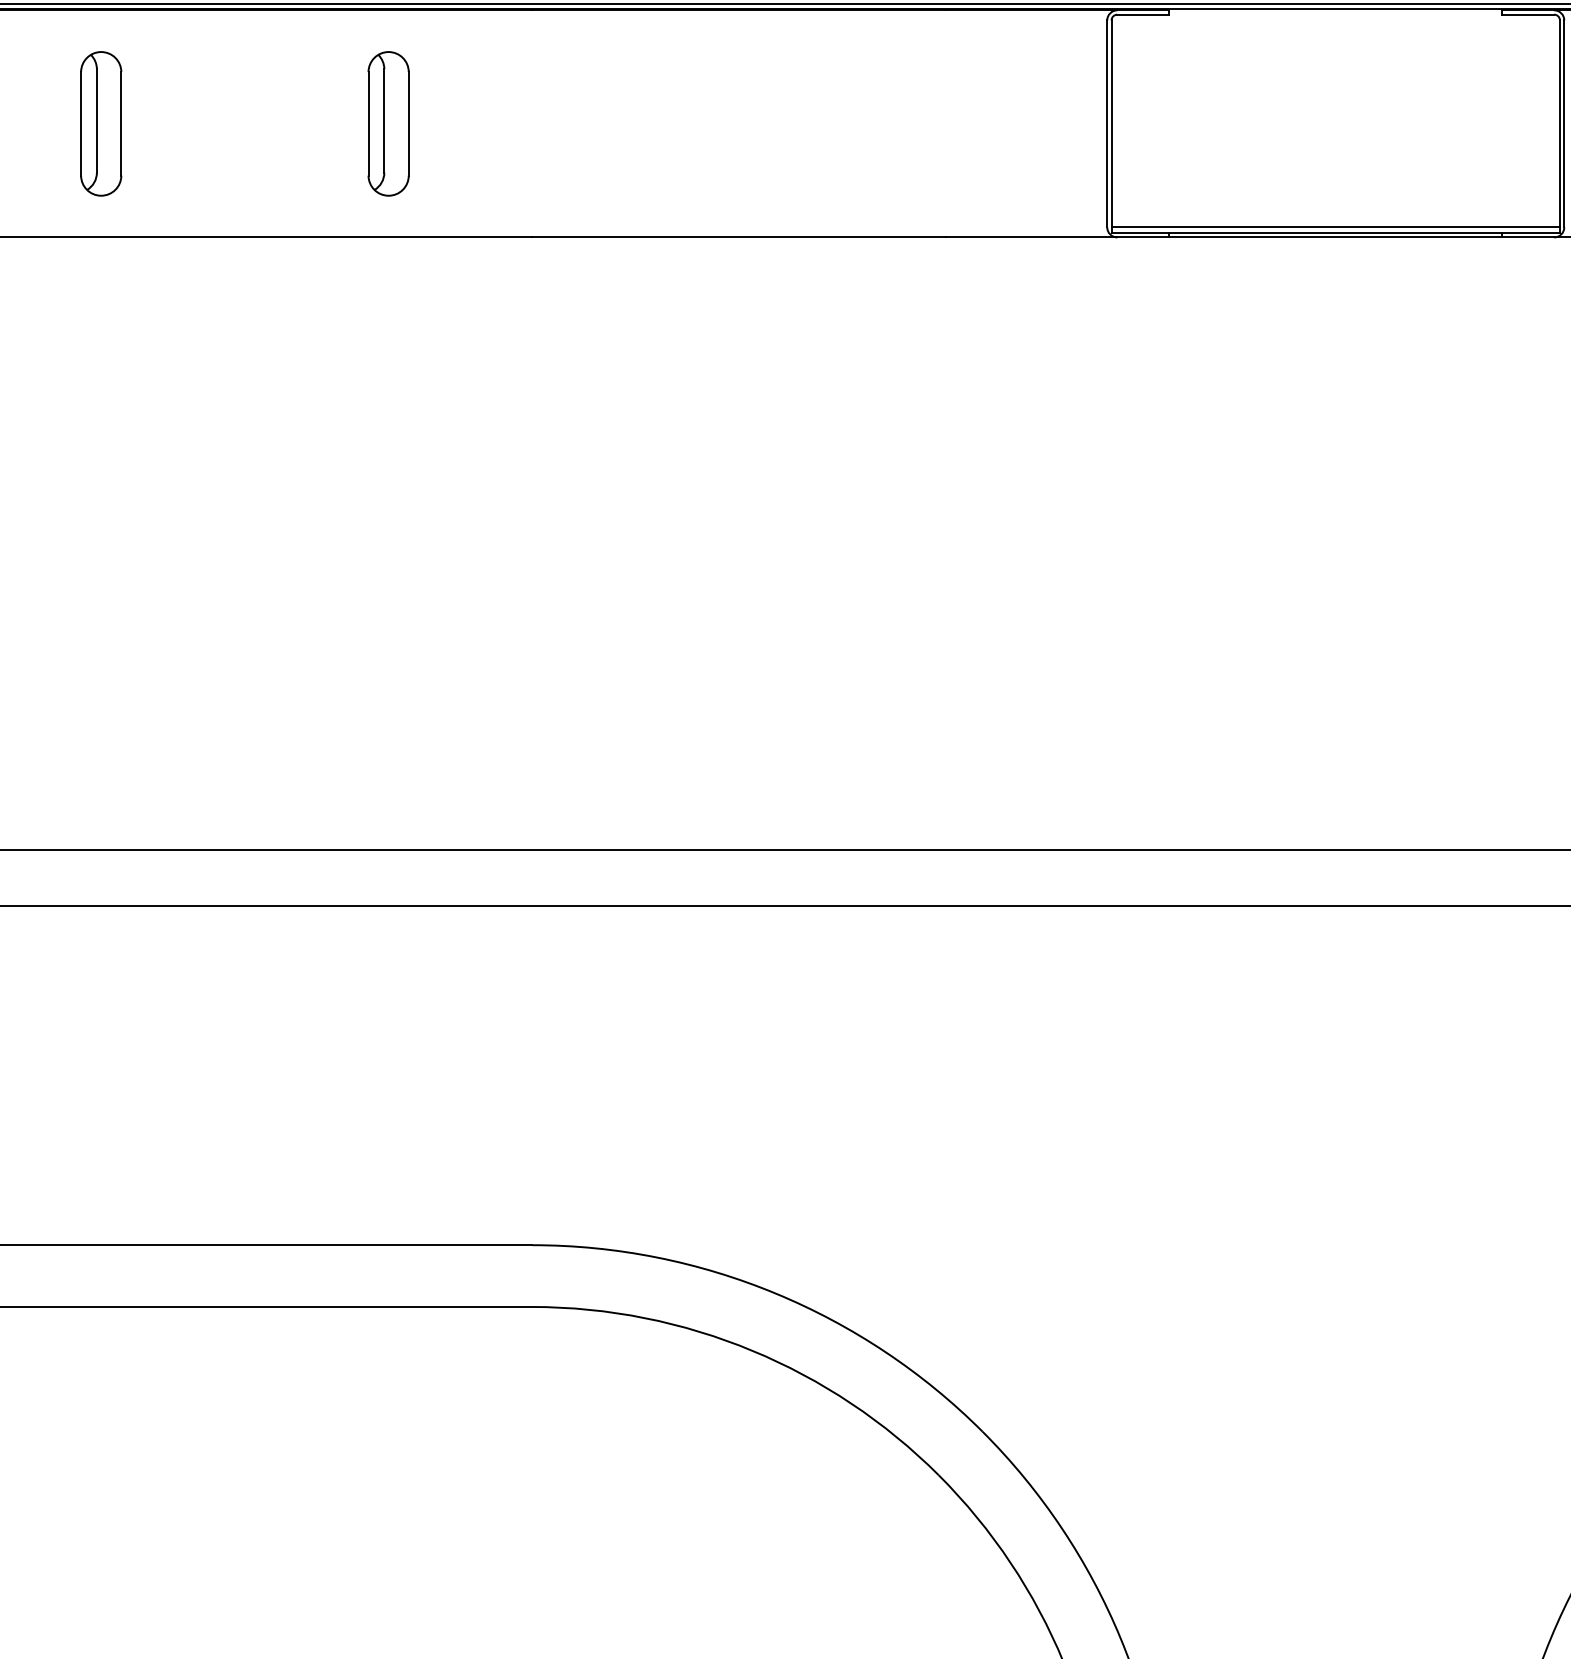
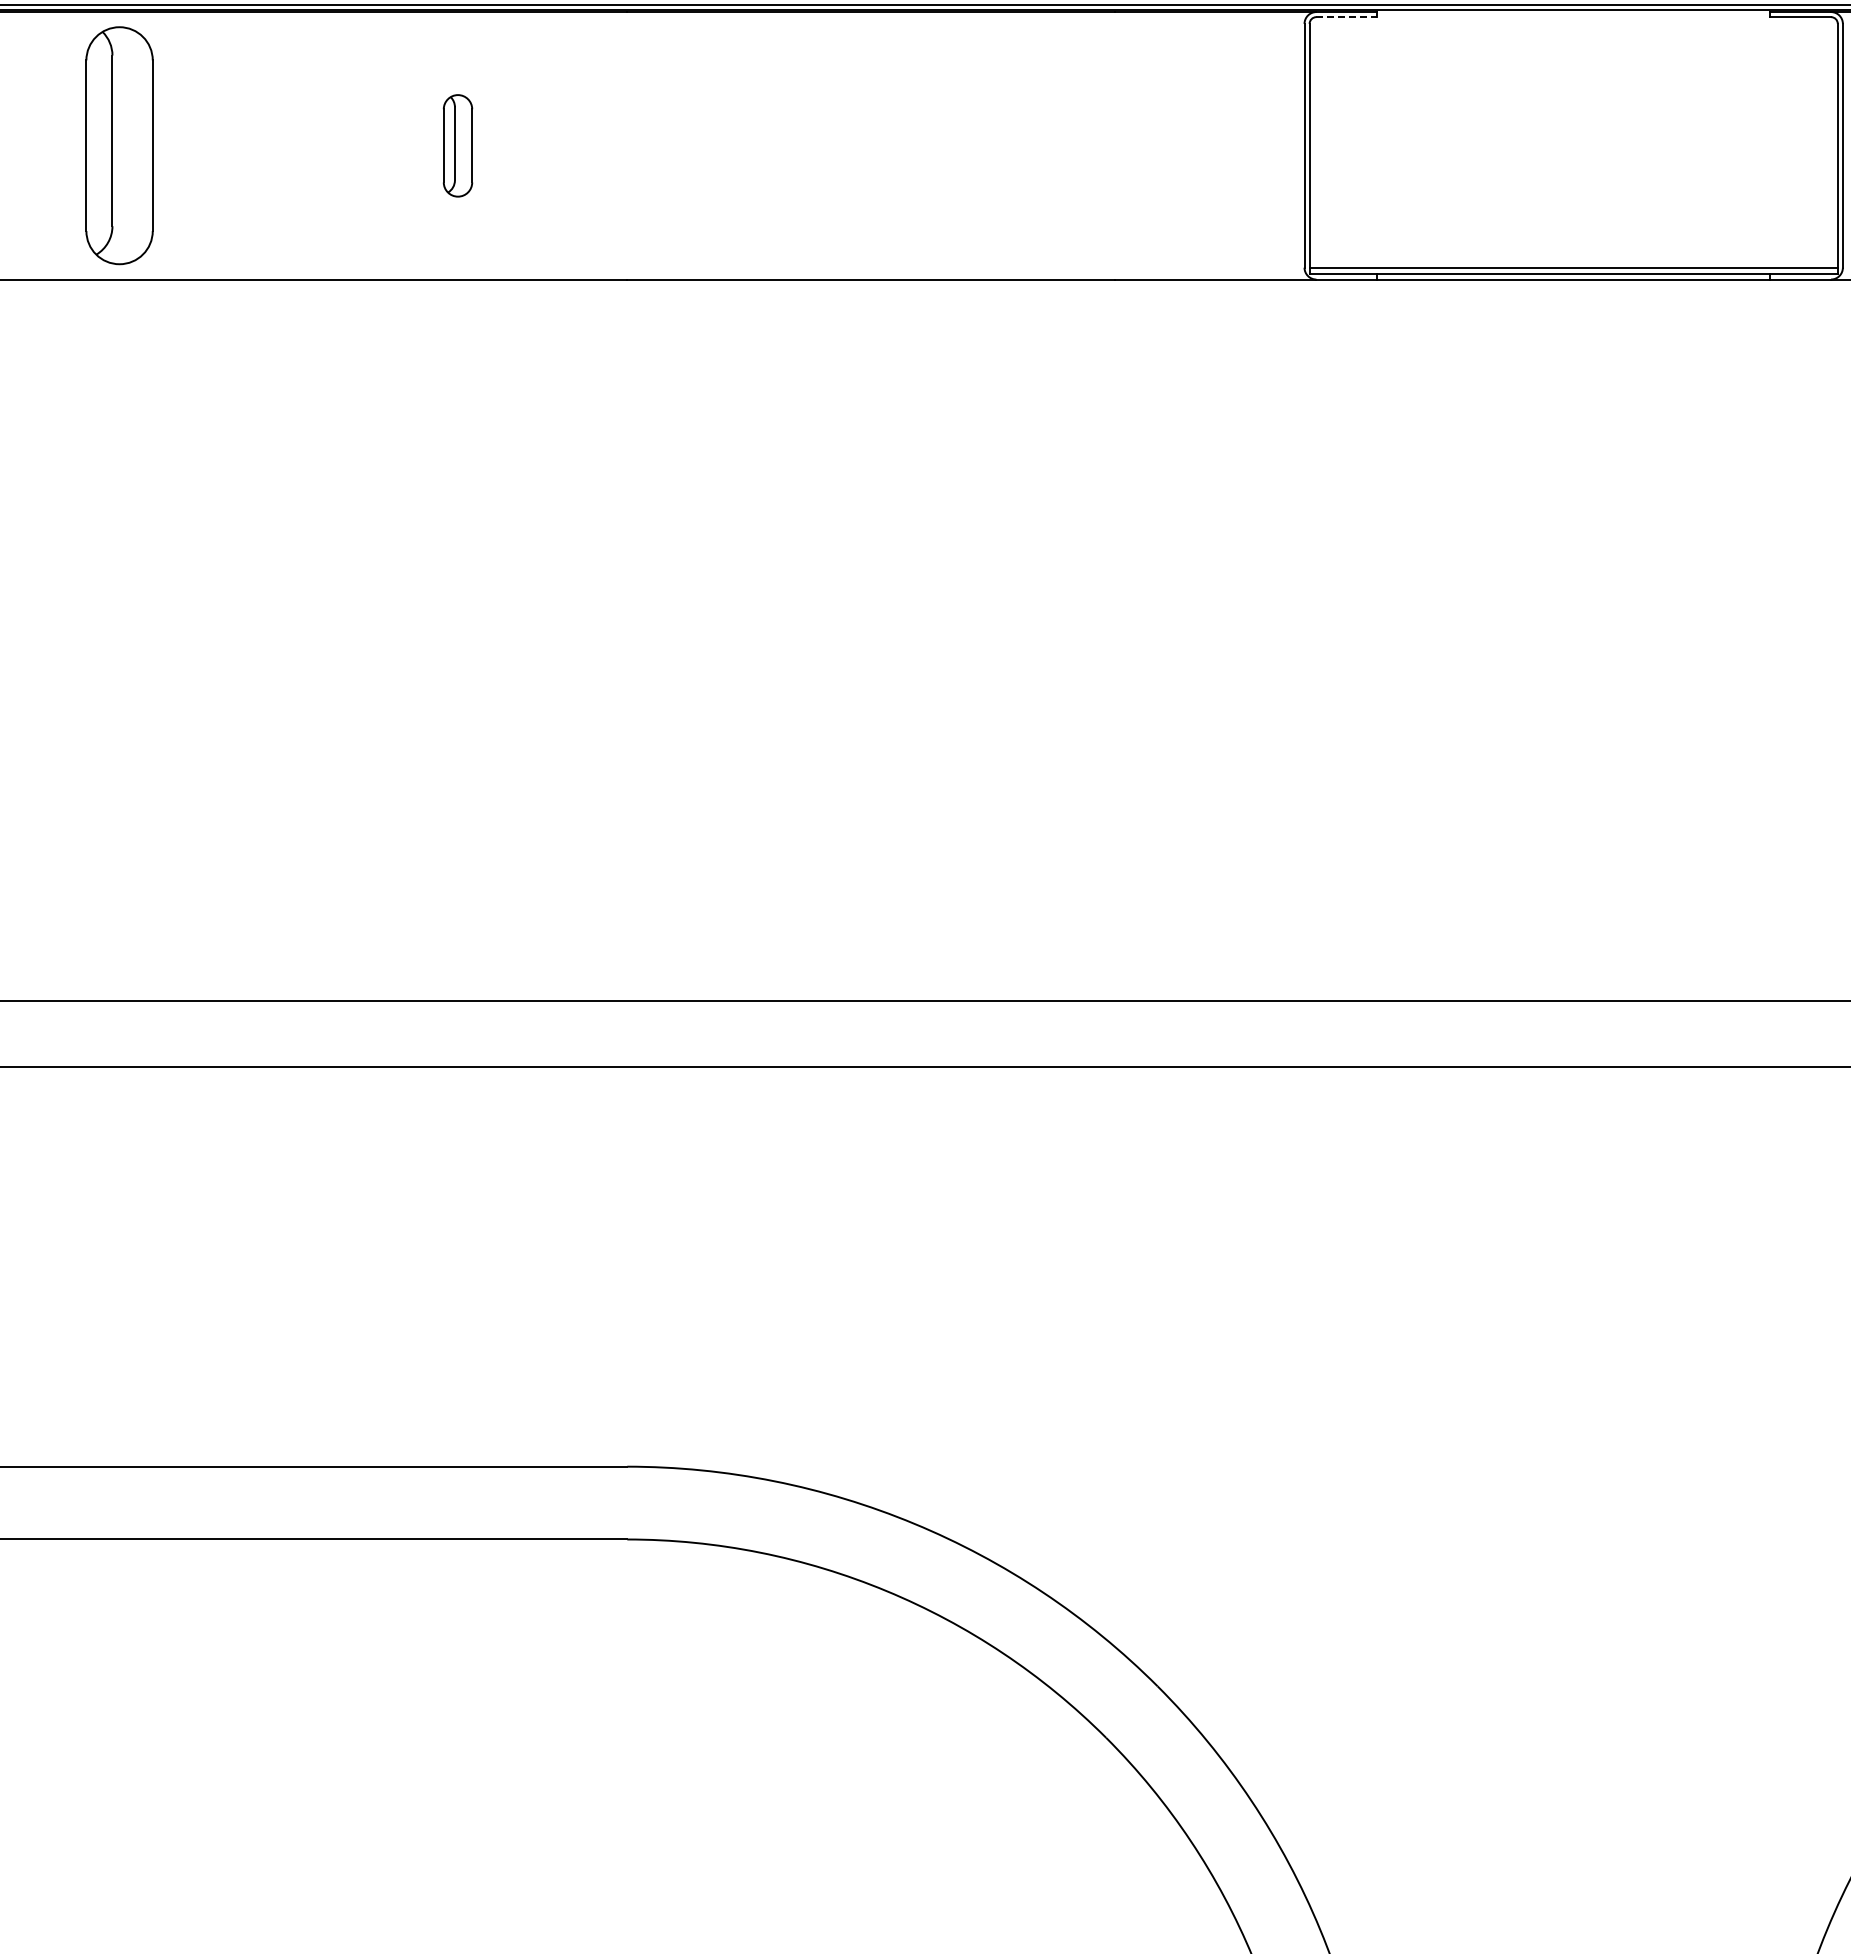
line: (1143, 14) -> (1347, 17), solid -> dashed
part: (100, 123) -> (118, 145), size x1.4
part: (388, 123) -> (457, 145), size x0.6

